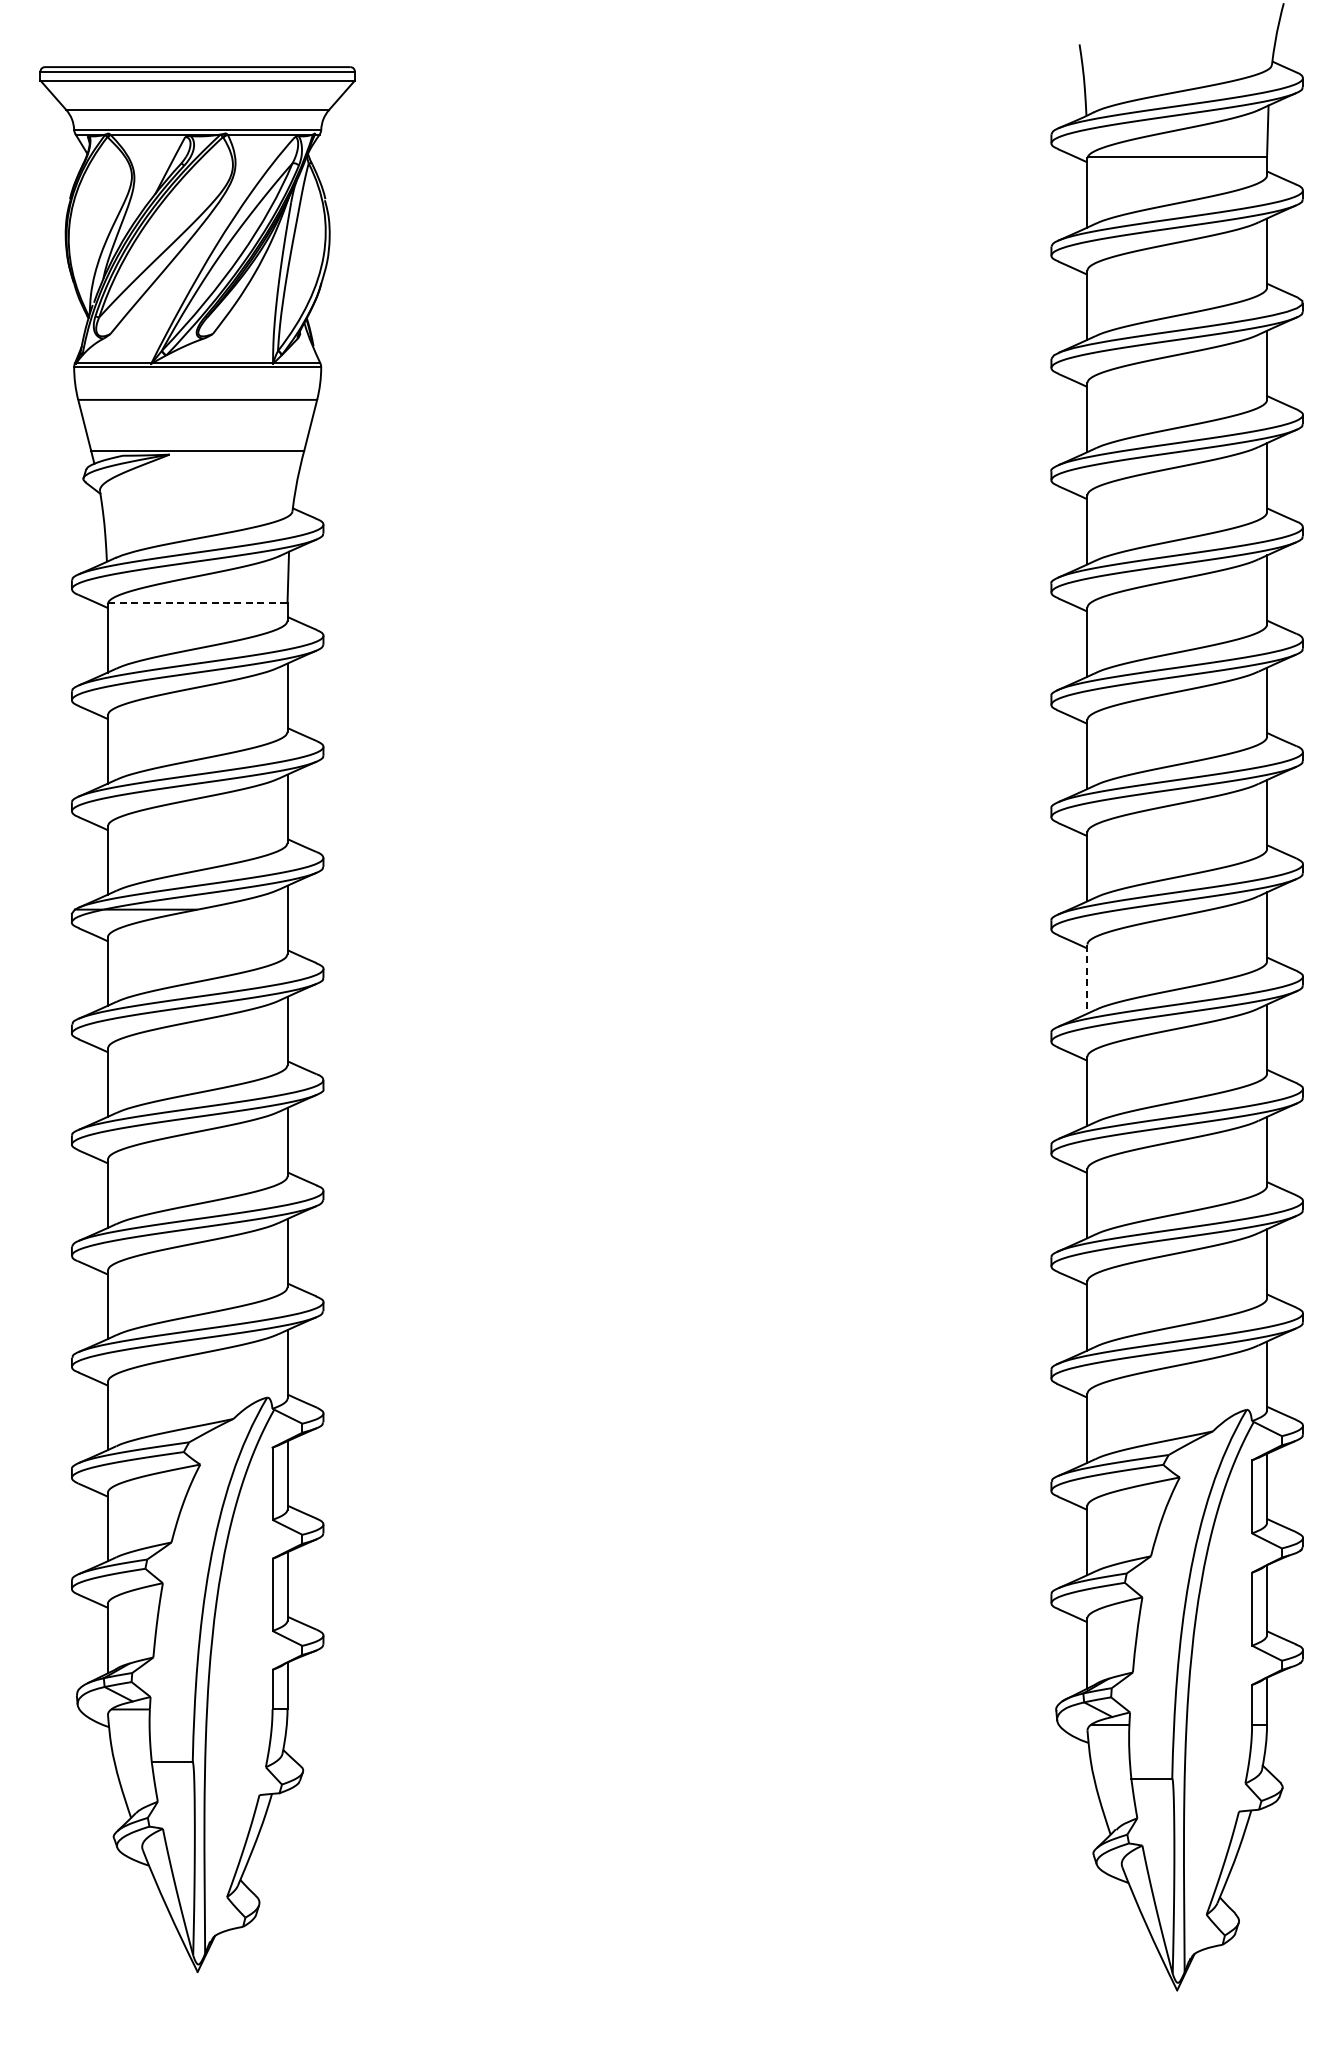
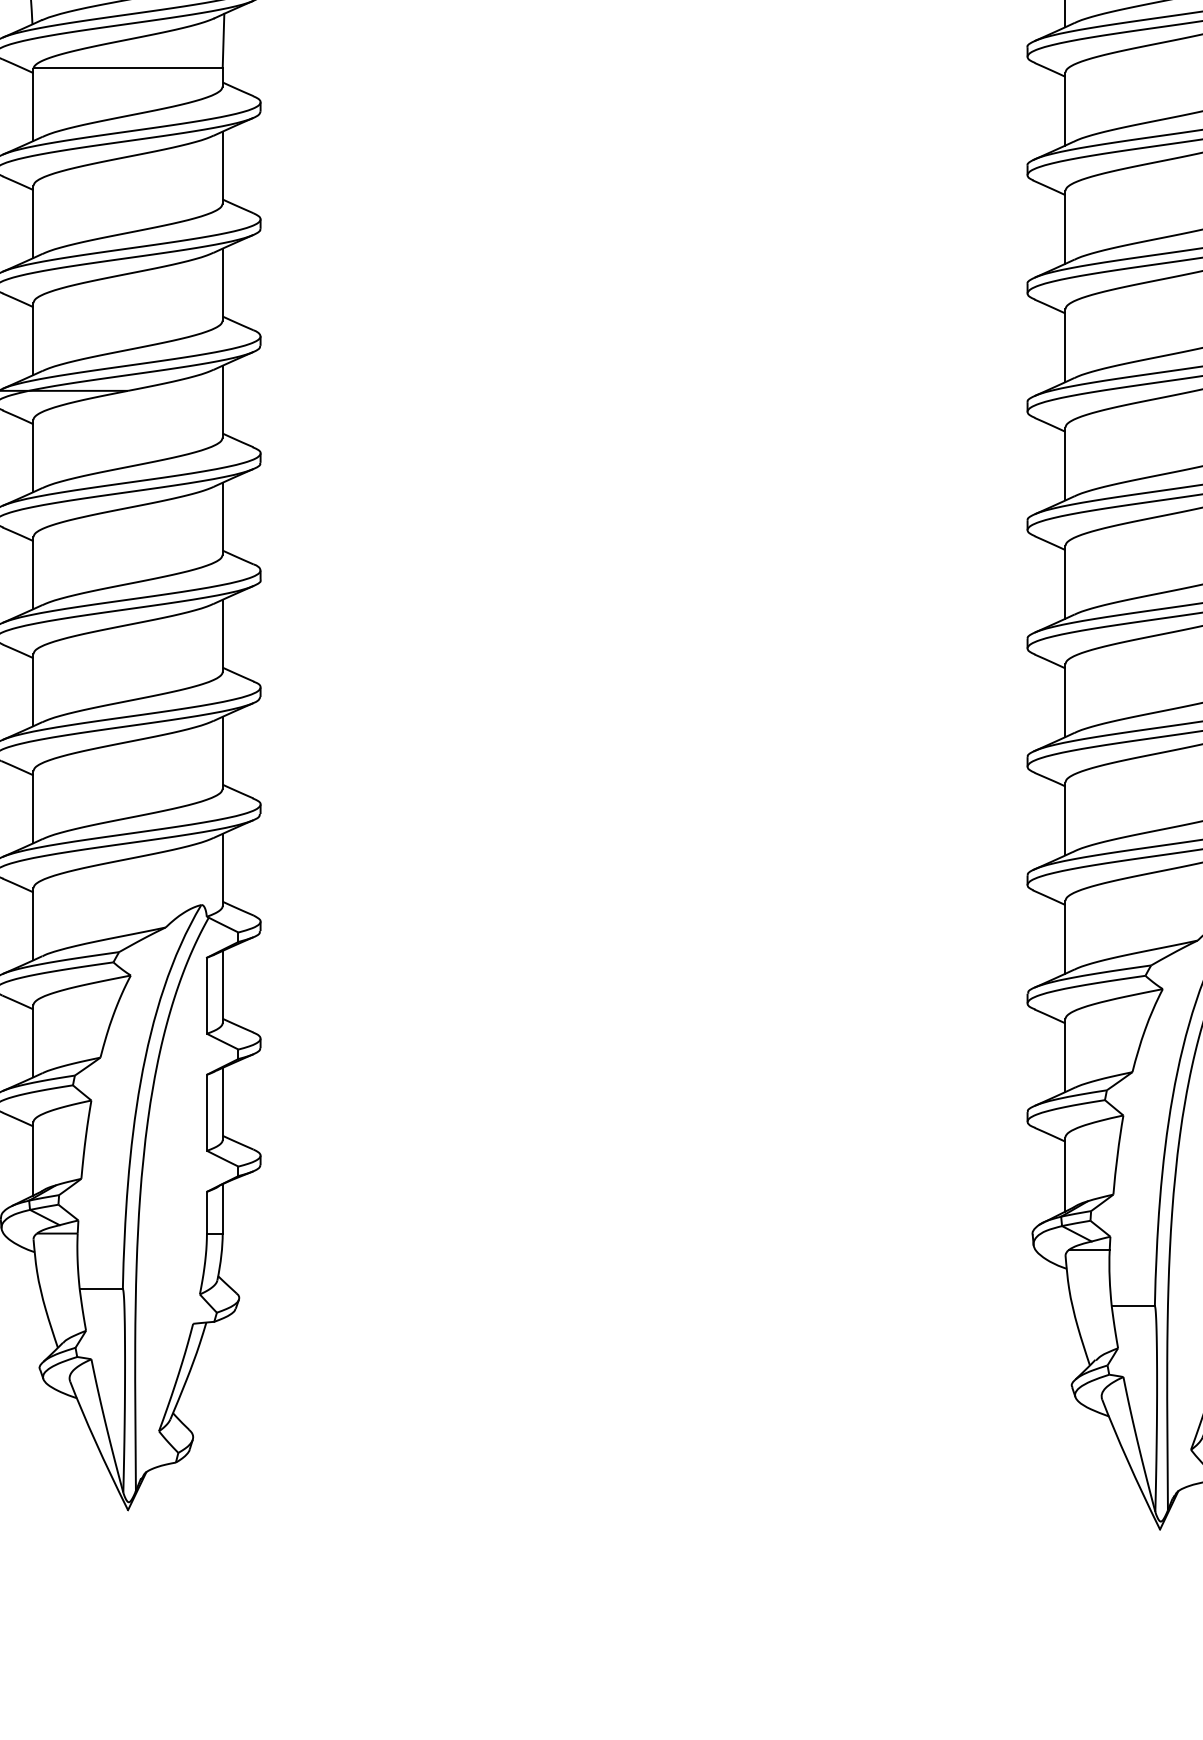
line: (197, 603) -> (127, 68), dashed -> solid
line: (1087, 979) -> (1065, 464), dashed -> solid

